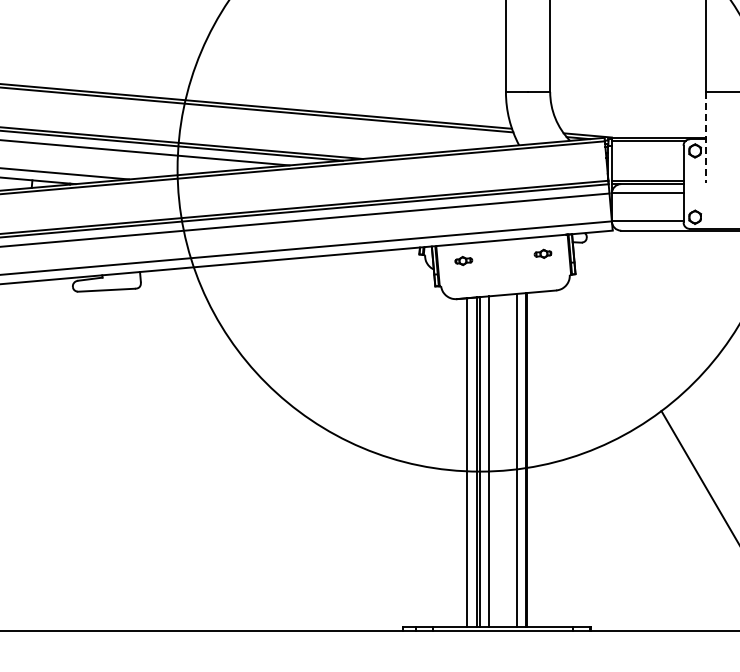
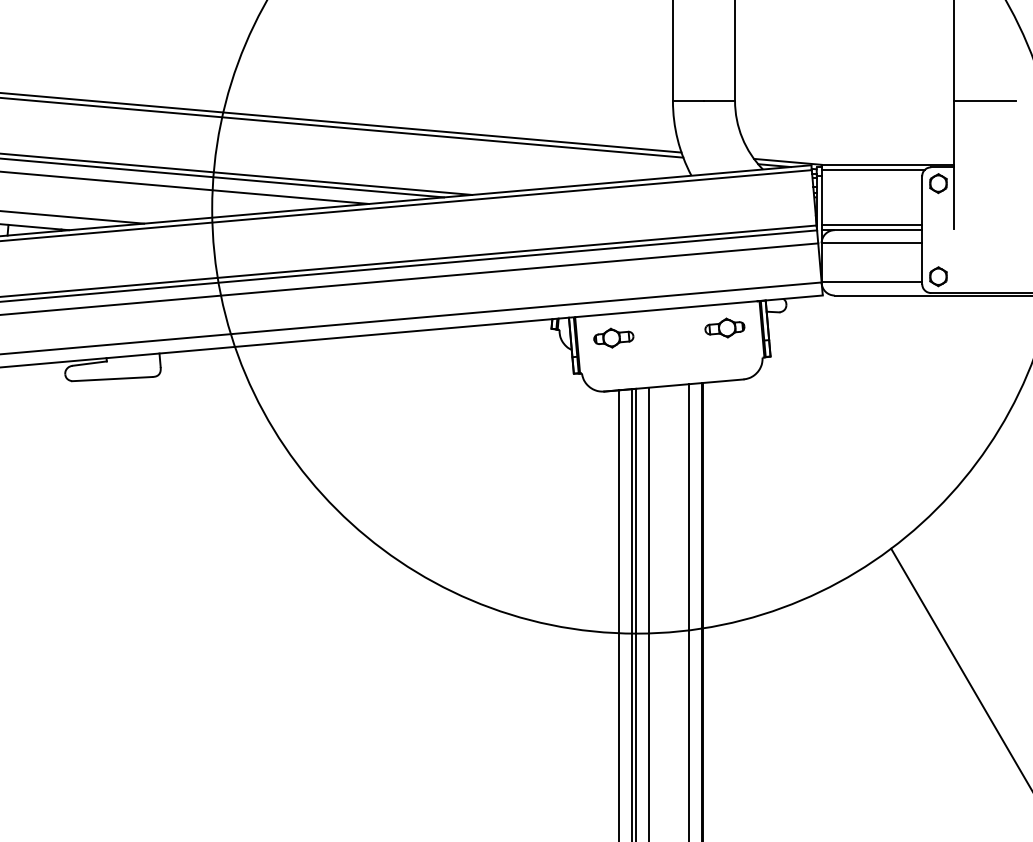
line: (706, 137) -> (954, 164), dashed -> solid
part: (542, 253) -> (724, 327), size x1.67
part: (463, 260) -> (613, 337), size x1.67

